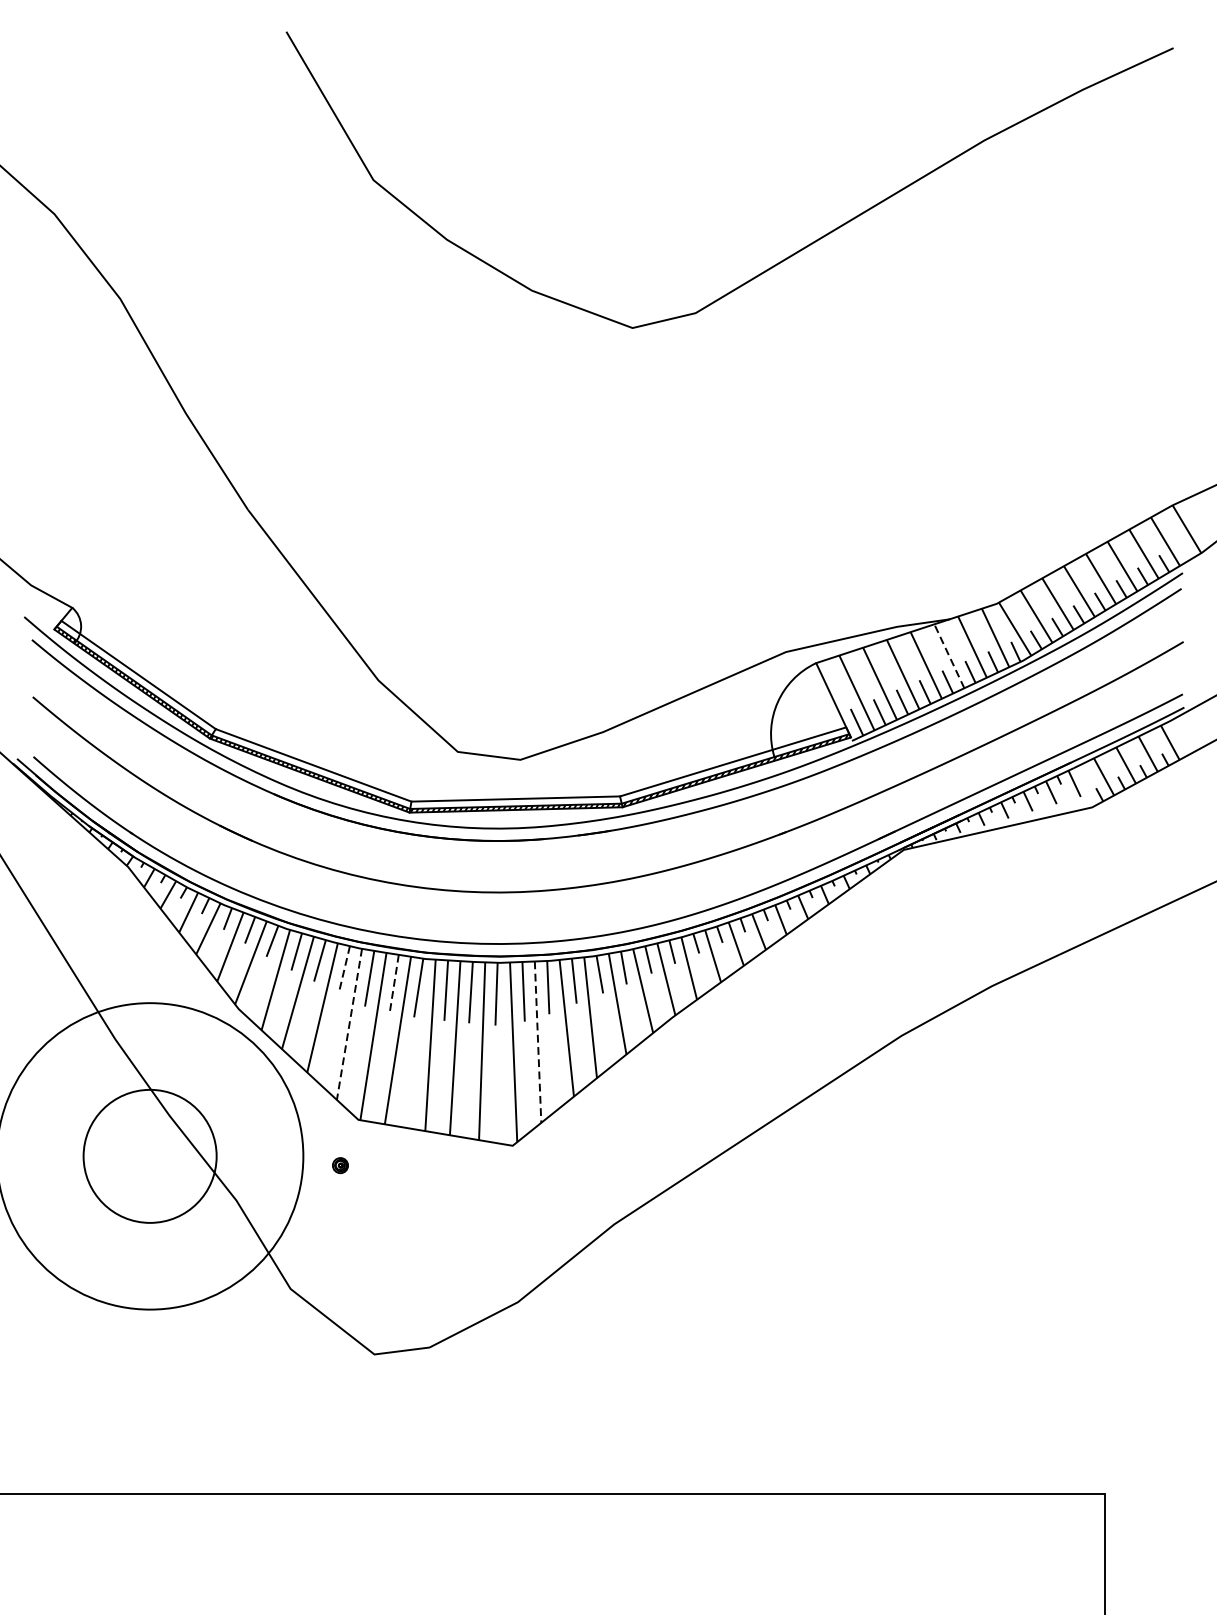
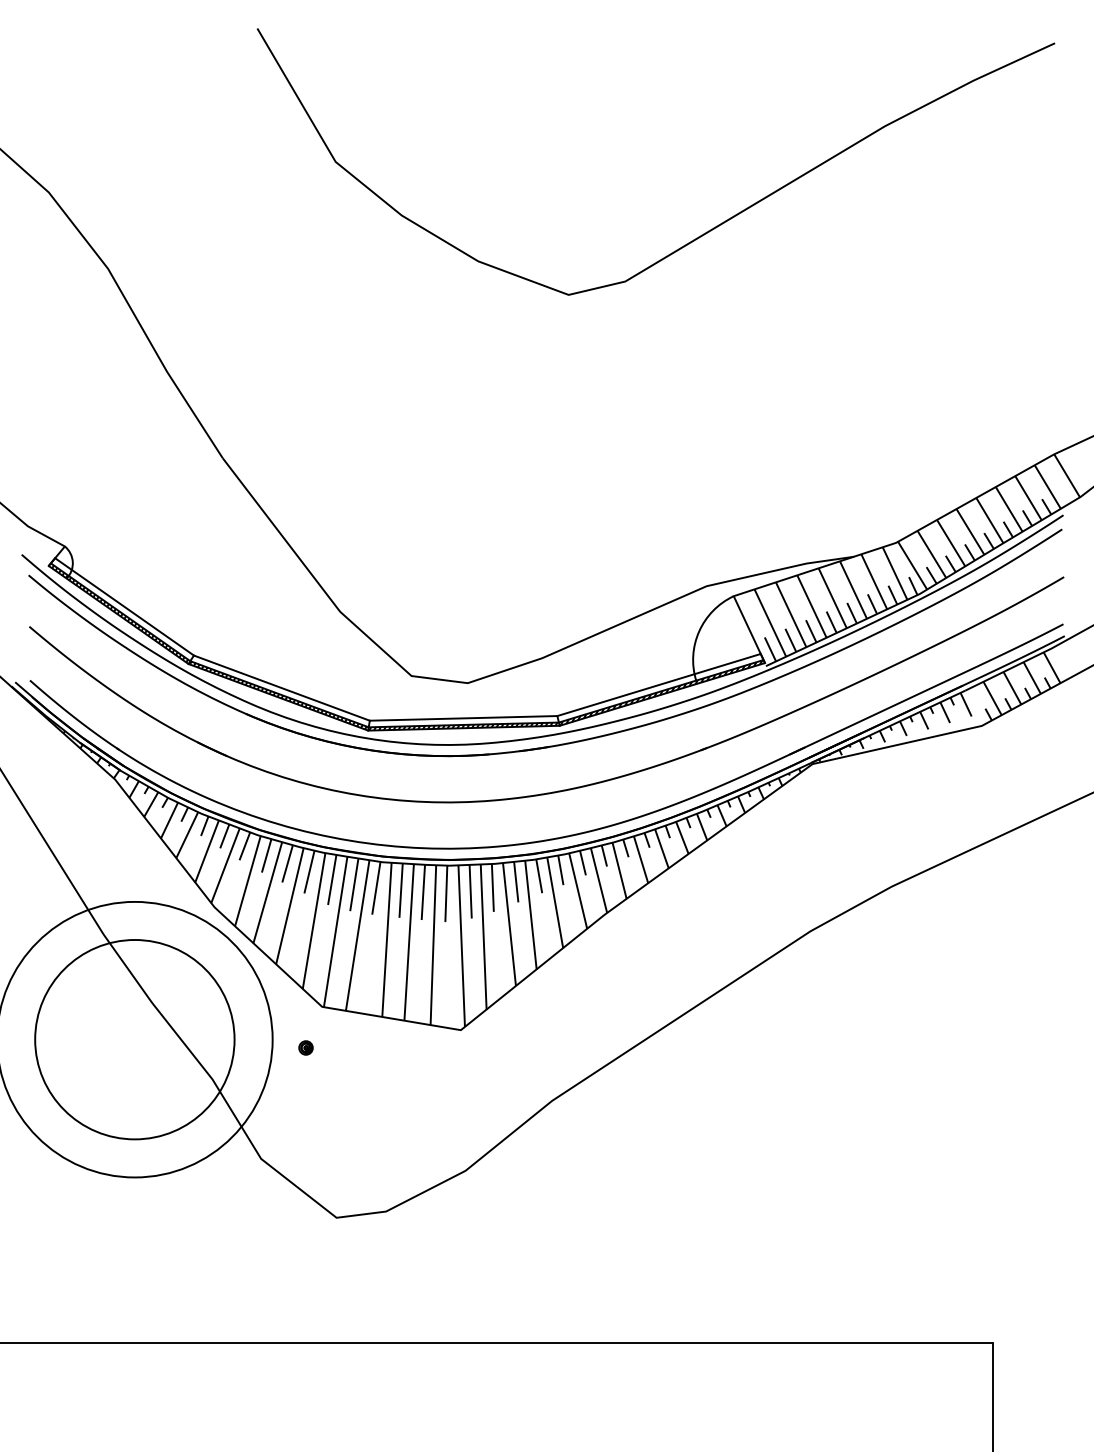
line: (949, 656) -> (853, 590), dashed -> solid
line: (344, 970) -> (309, 872), dashed -> solid
line: (394, 983) -> (354, 884), dashed -> solid
line: (349, 1024) -> (314, 921), dashed -> solid
line: (537, 1041) -> (483, 936), dashed -> solid
circle: (149, 1156) -> (134, 1039), size x1.67

